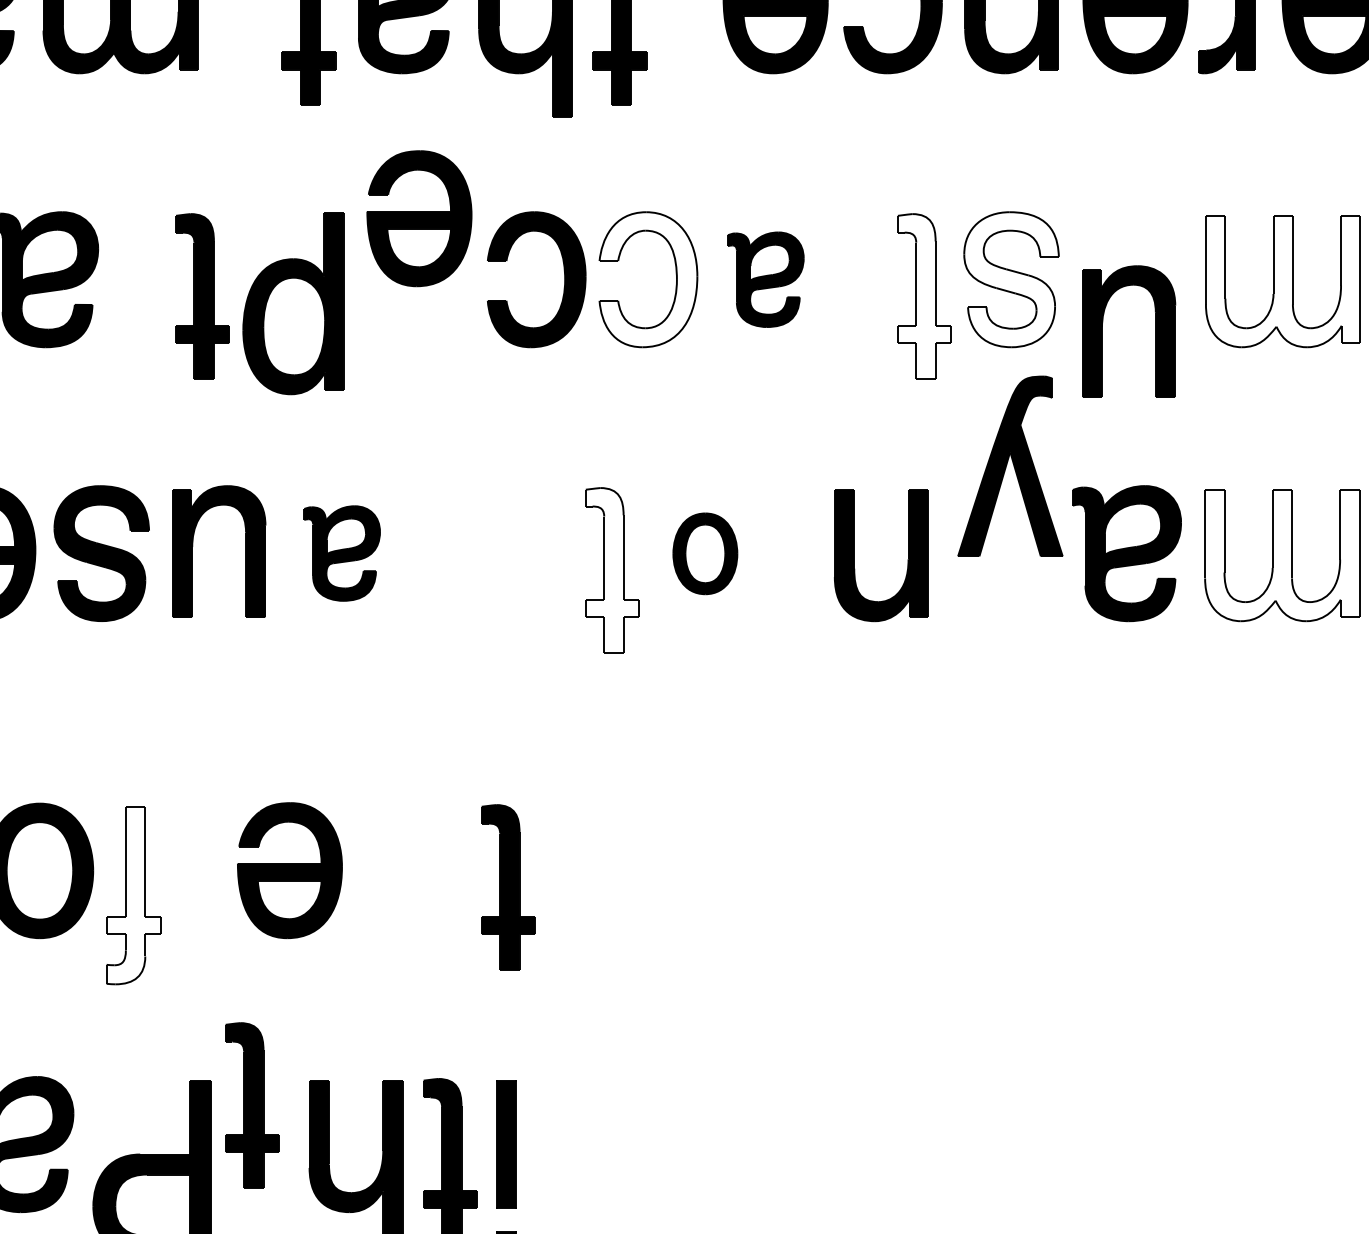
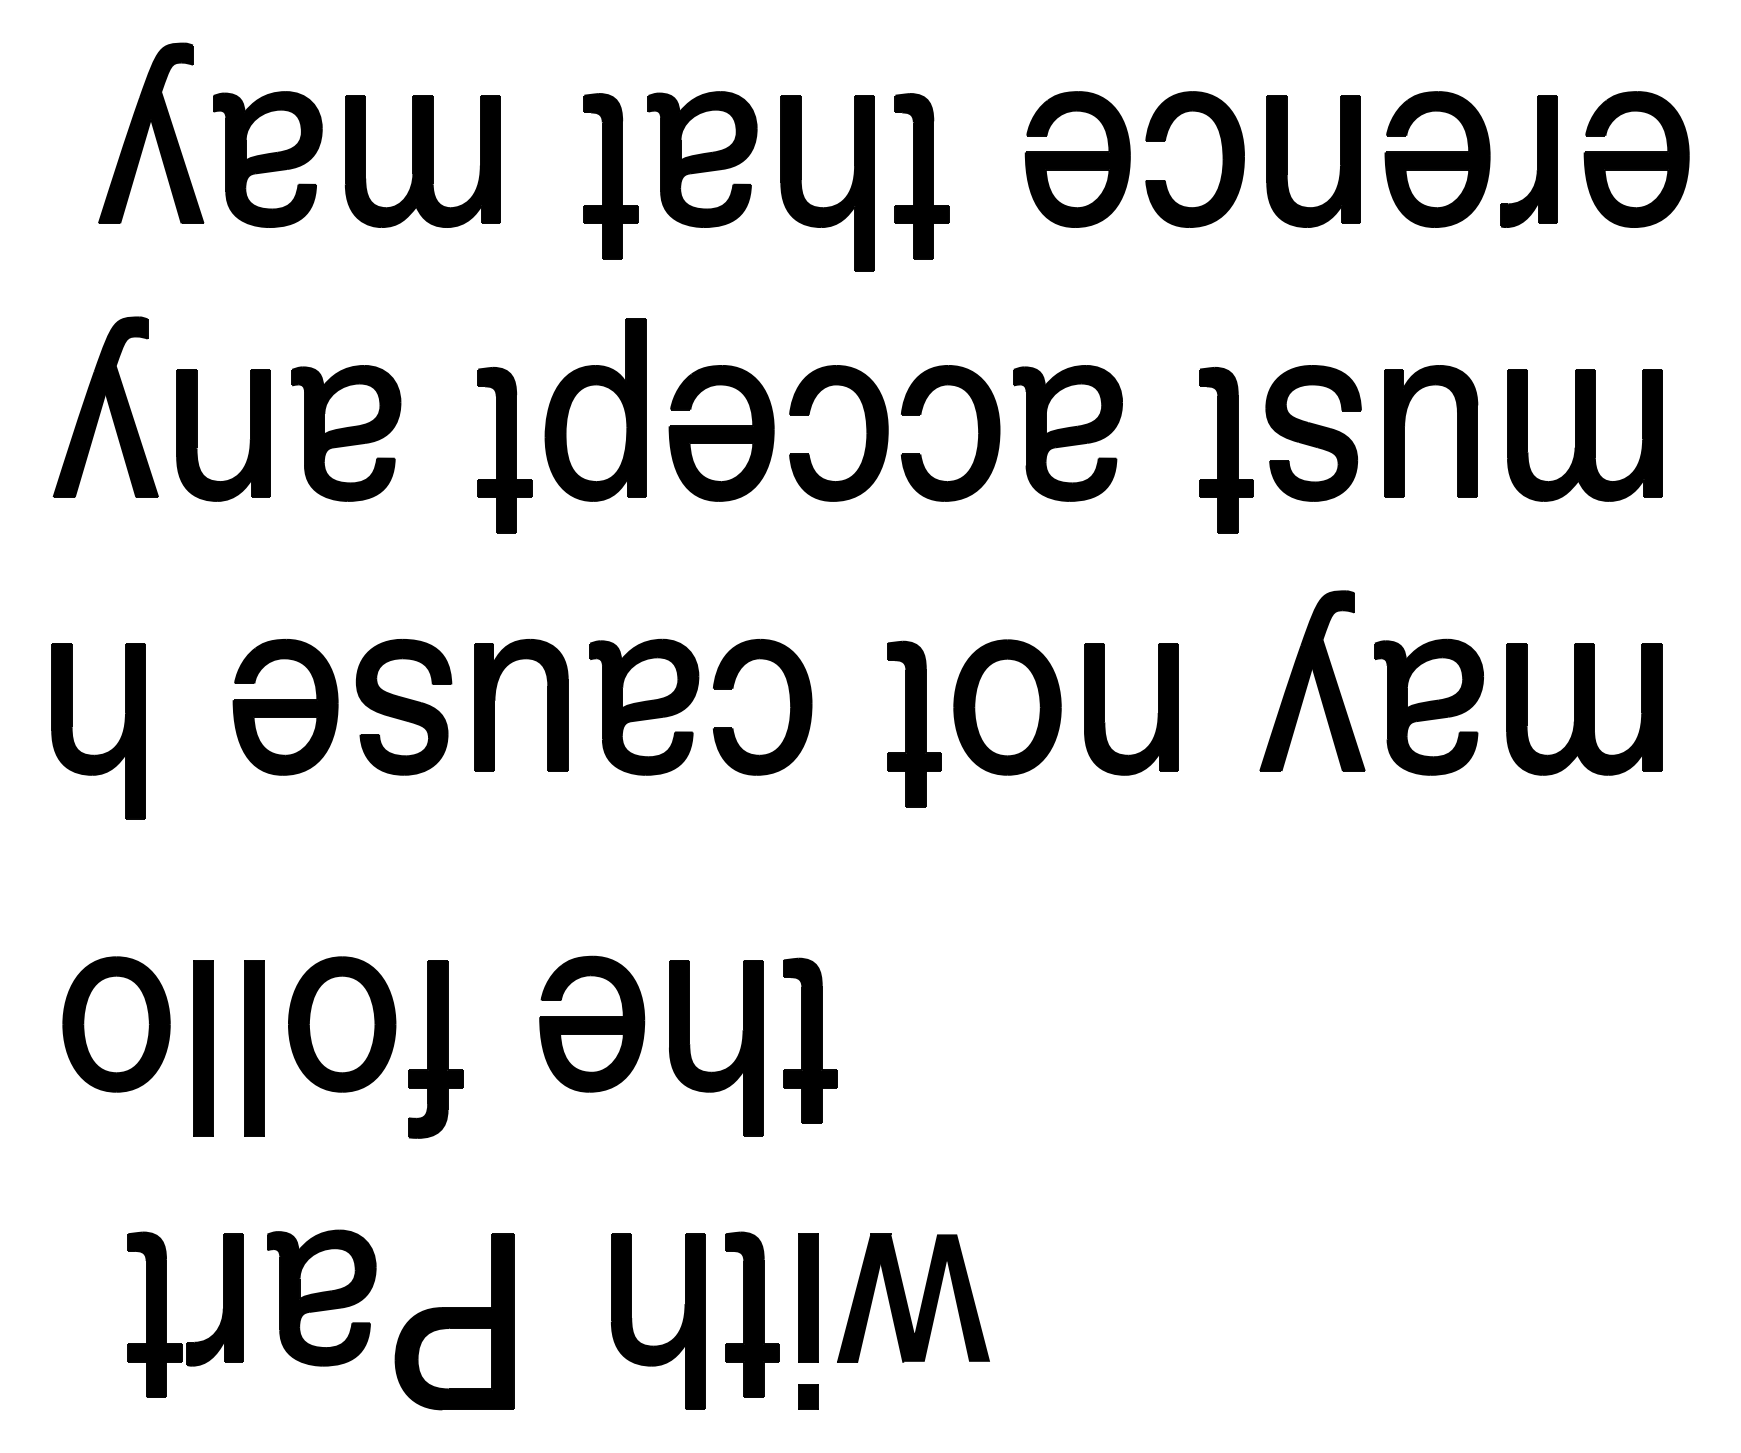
part: (419, 218) -> (721, 433), moved
fill: (648, 278) -> (950, 432), added
fill: (1011, 278) -> (1313, 432), added
part: (765, 279) -> (1067, 433), size x1.43
fill: (1283, 280) -> (1585, 434), added
fill: (924, 295) -> (1226, 449), added
part: (293, 302) -> (595, 409), moved
part: (1155, 331) -> (1457, 431), moved
part: (1010, 465) -> (1312, 680), moved
part: (342, 552) -> (644, 706), size x1.43
part: (705, 553) -> (1007, 707), size x1.67
fill: (1282, 554) -> (1584, 708), added
part: (907, 559) -> (1157, 713), moved
part: (487, 560) -> (789, 714), added
fill: (612, 569) -> (914, 723), added
fill: (133, 894) -> (435, 1048), added
part: (432, 906) -> (734, 1060), added
part: (252, 1104) -> (554, 1258), removed
part: (604, 1144) -> (906, 1298), added

